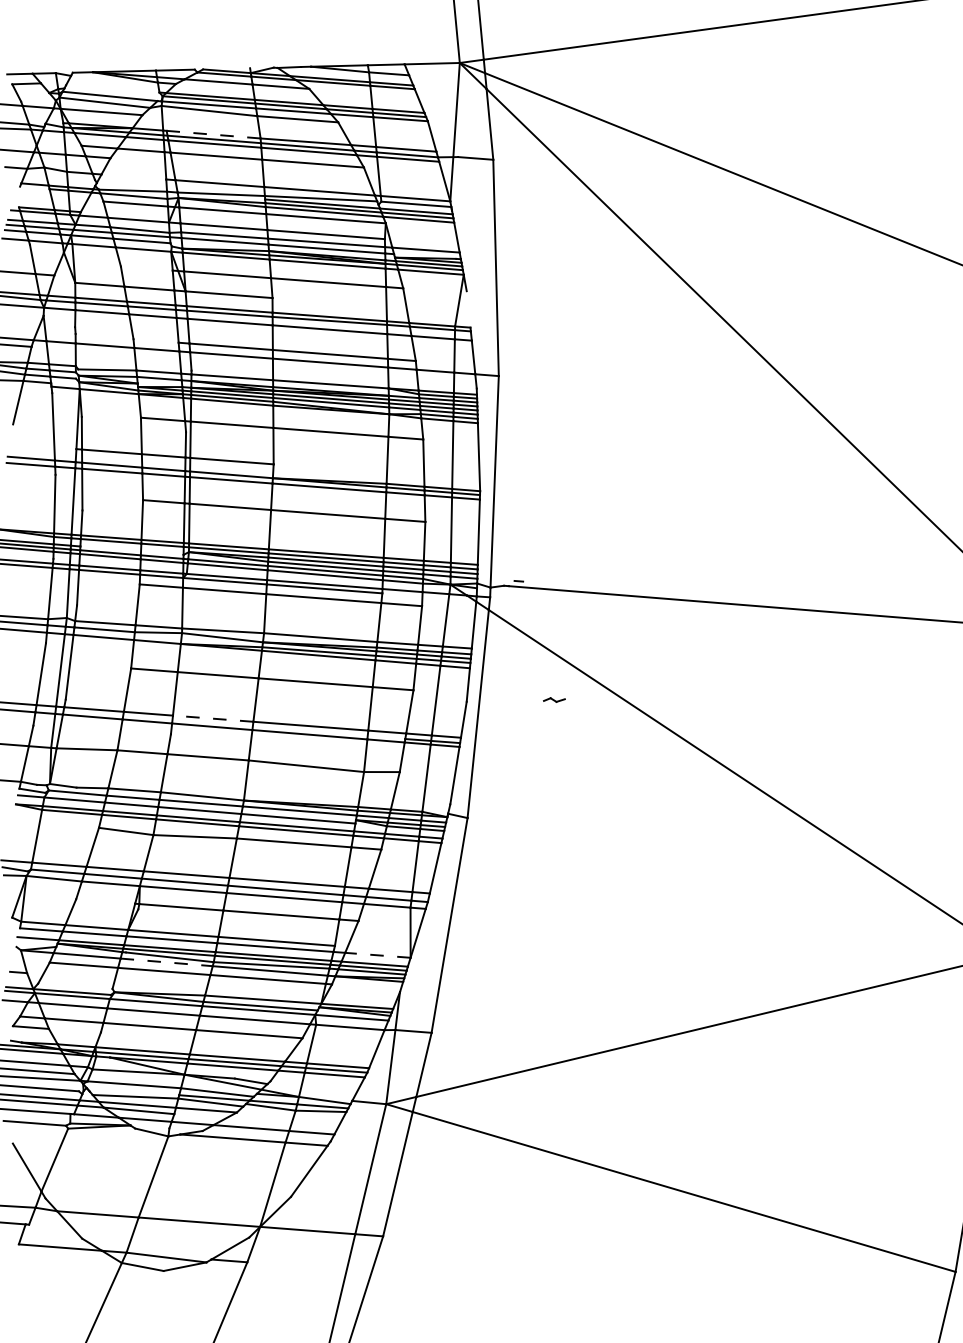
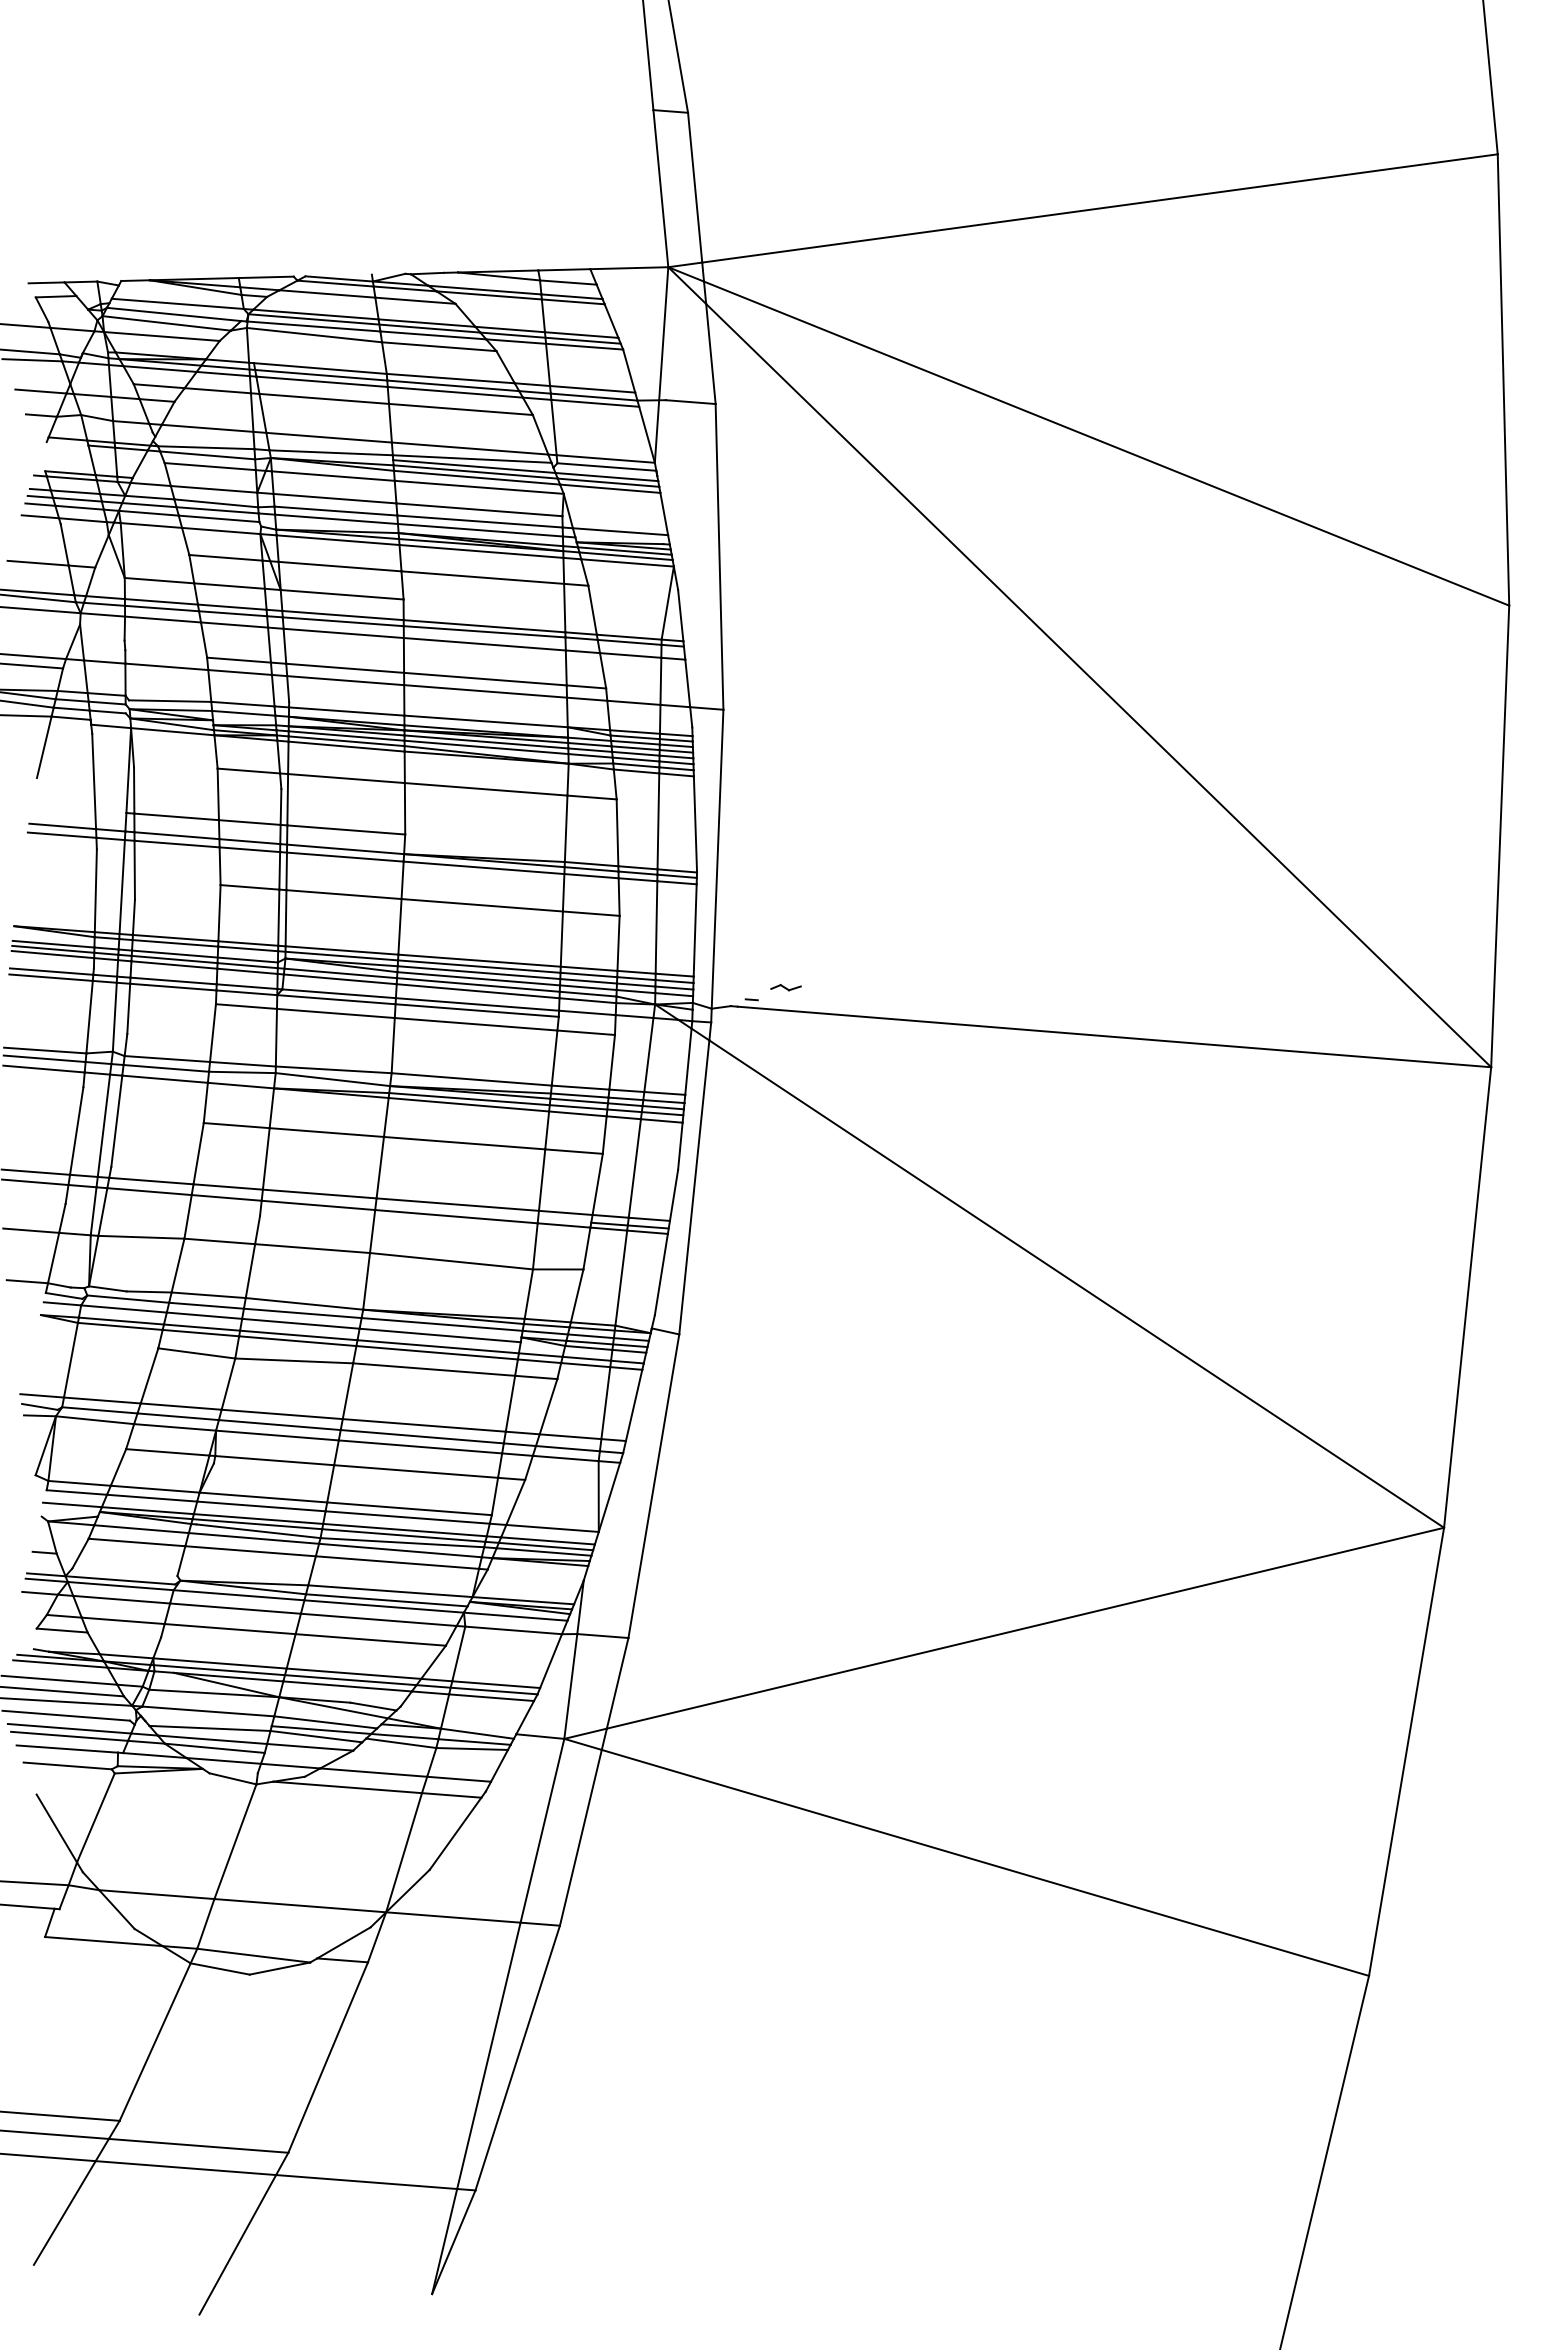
line: (112, 88) -> (177, 303), added
line: (213, 134) -> (320, 368), dashed -> solid
line: (133, 176) -> (207, 427), added
line: (146, 268) -> (225, 557), added
line: (468, 309) -> (680, 615), added
line: (155, 340) -> (238, 659), added
line: (131, 550) -> (204, 956), added
part: (554, 699) -> (785, 987), moved
line: (213, 718) -> (319, 1193), dashed -> solid
line: (105, 901) -> (167, 1452), added
line: (377, 955) -> (552, 1528), dashed -> solid
line: (167, 962) -> (254, 1538), dashed -> solid

